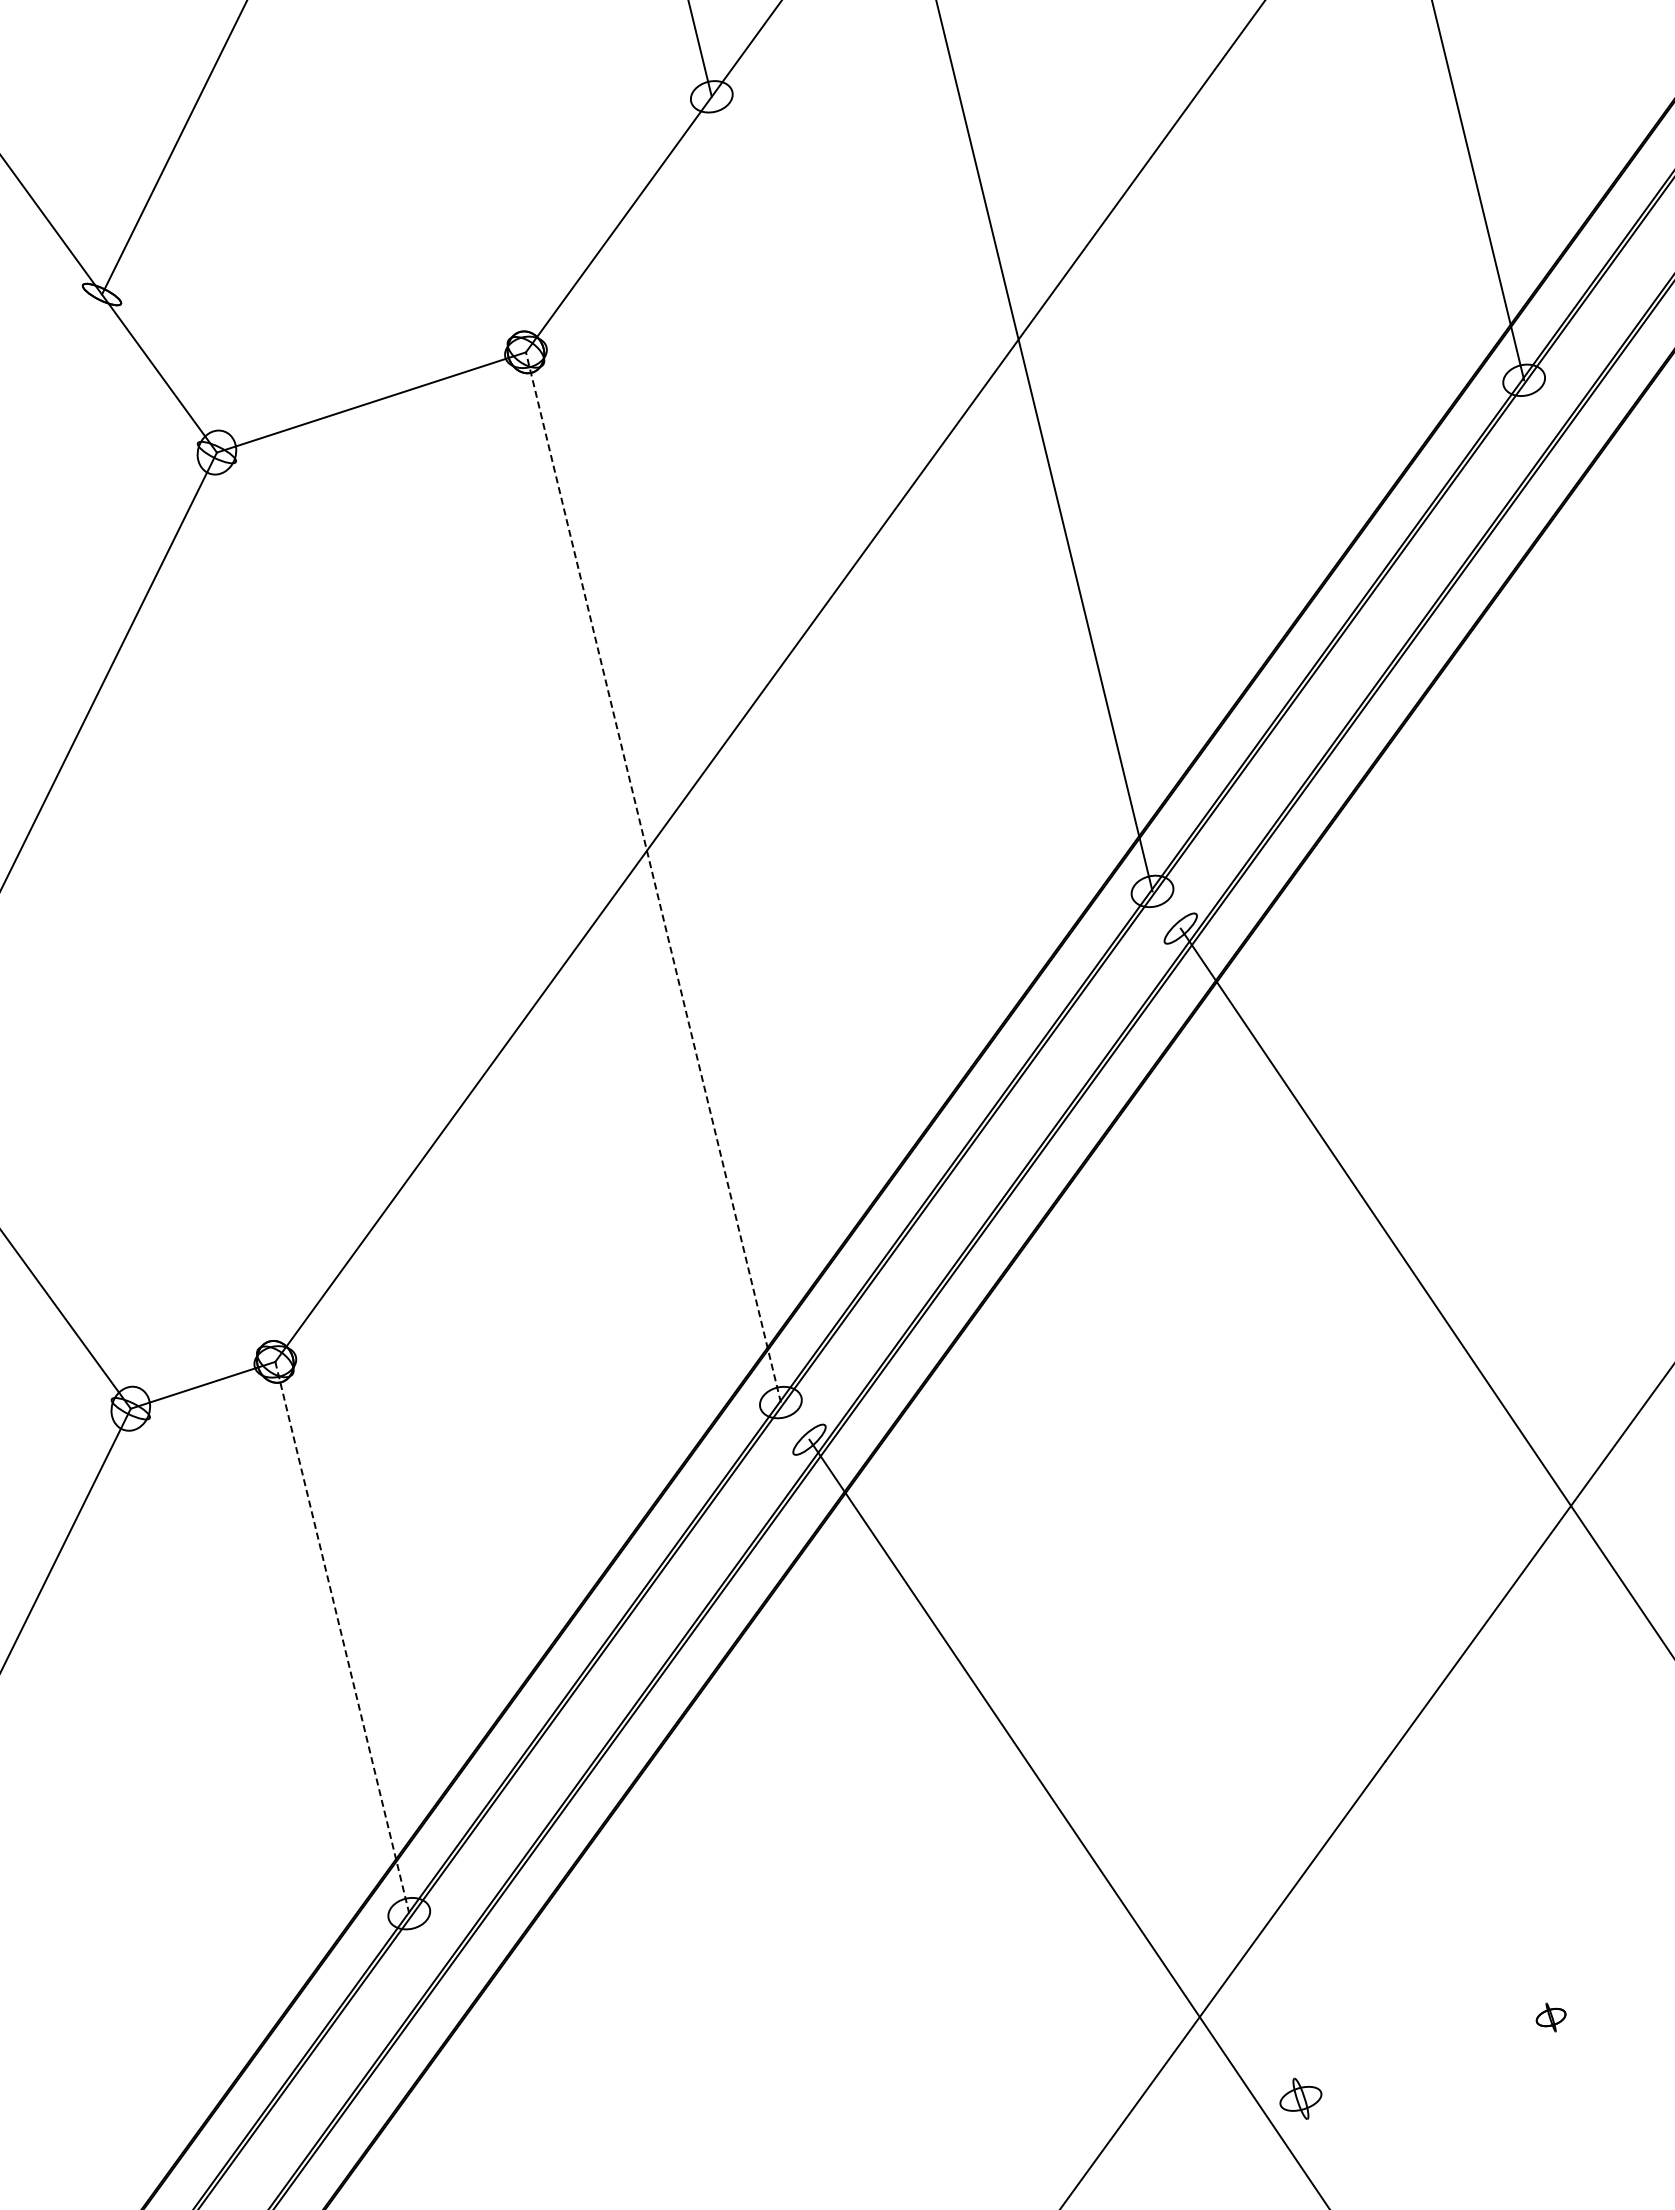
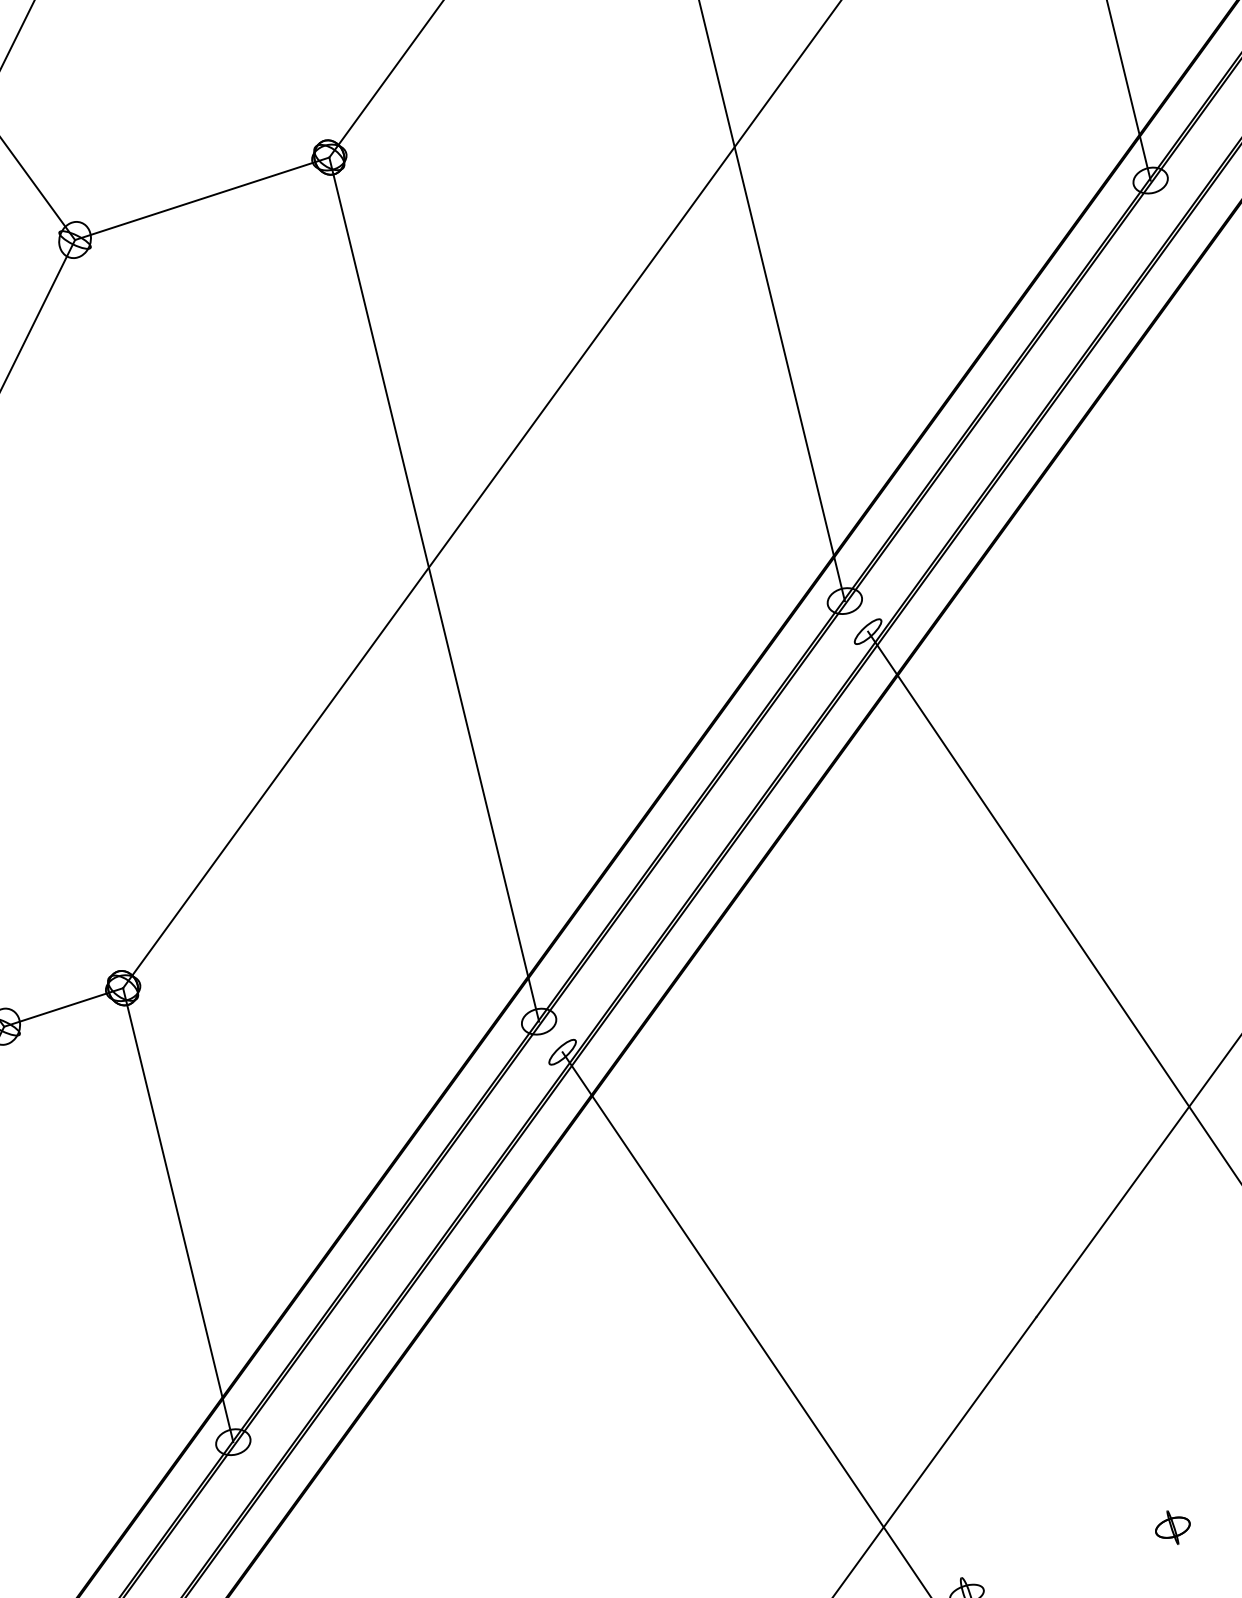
line: (653, 876) -> (434, 588), dashed -> solid
line: (342, 1637) -> (178, 1214), dashed -> solid
part: (1550, 2017) -> (1172, 1527), size x1.43

